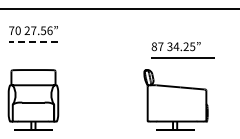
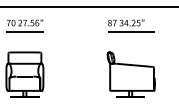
line: (33, 42) -> (24, 31), dashed -> solid
part: (182, 50) -> (130, 25), moved

